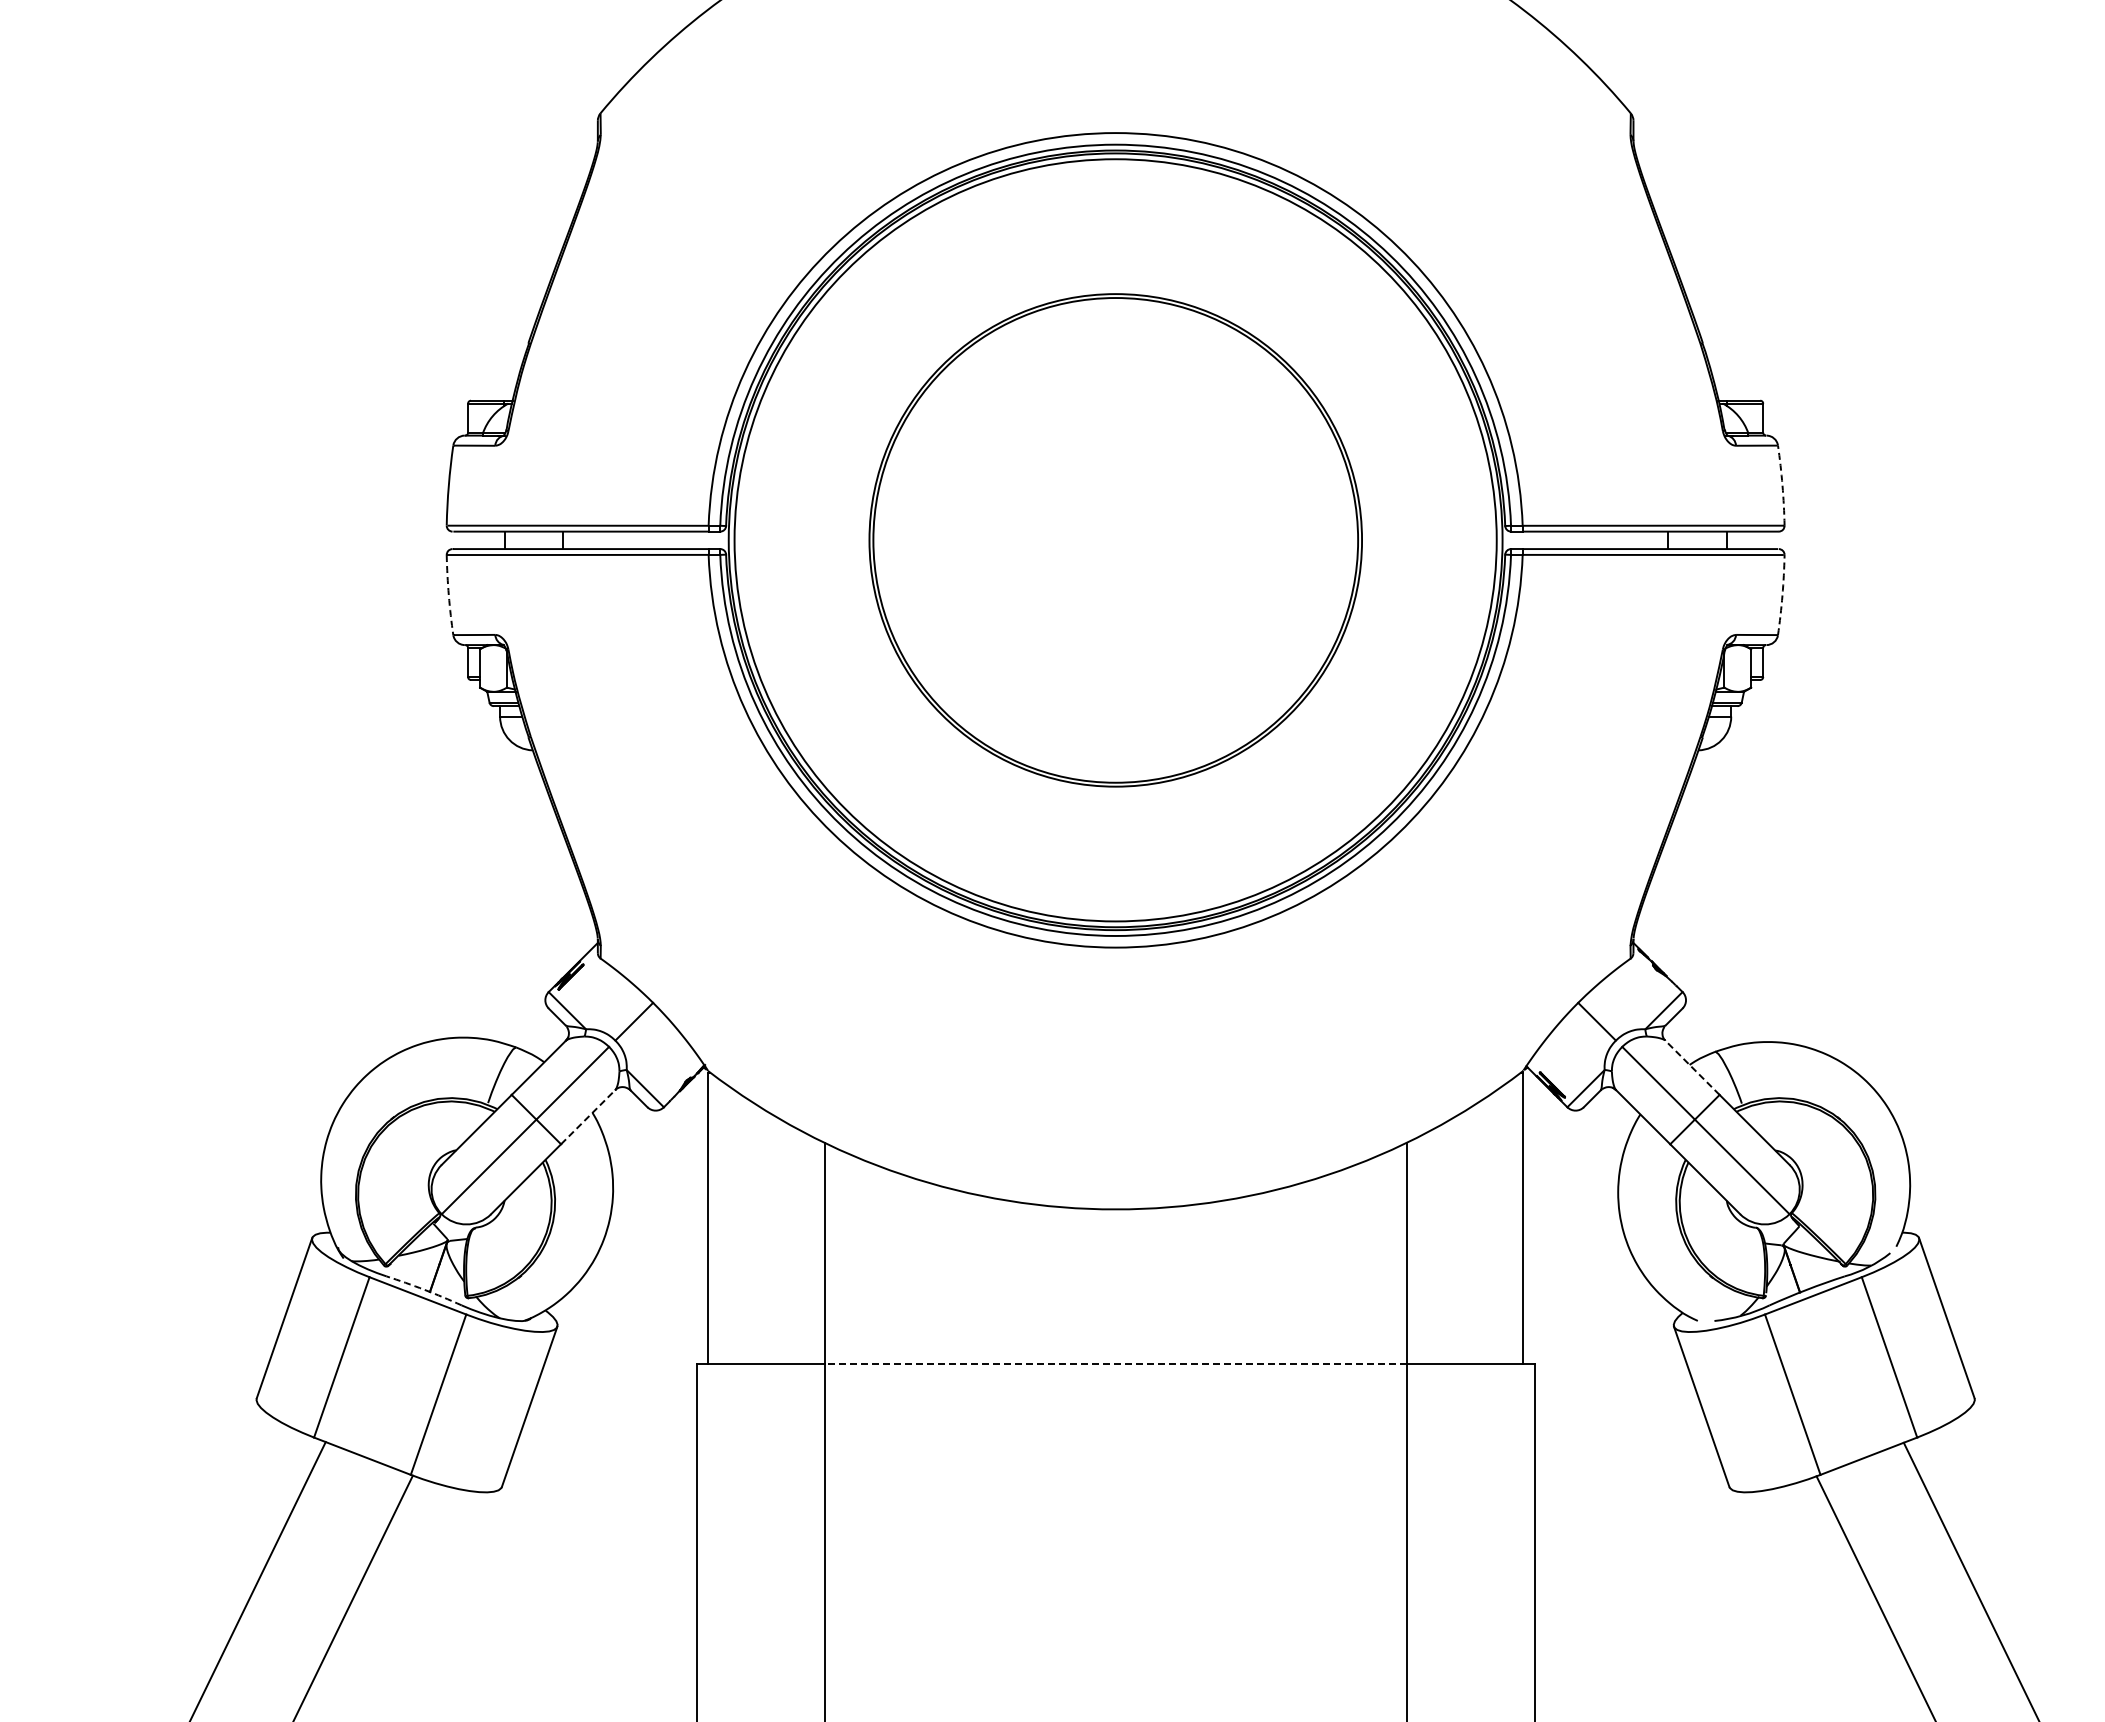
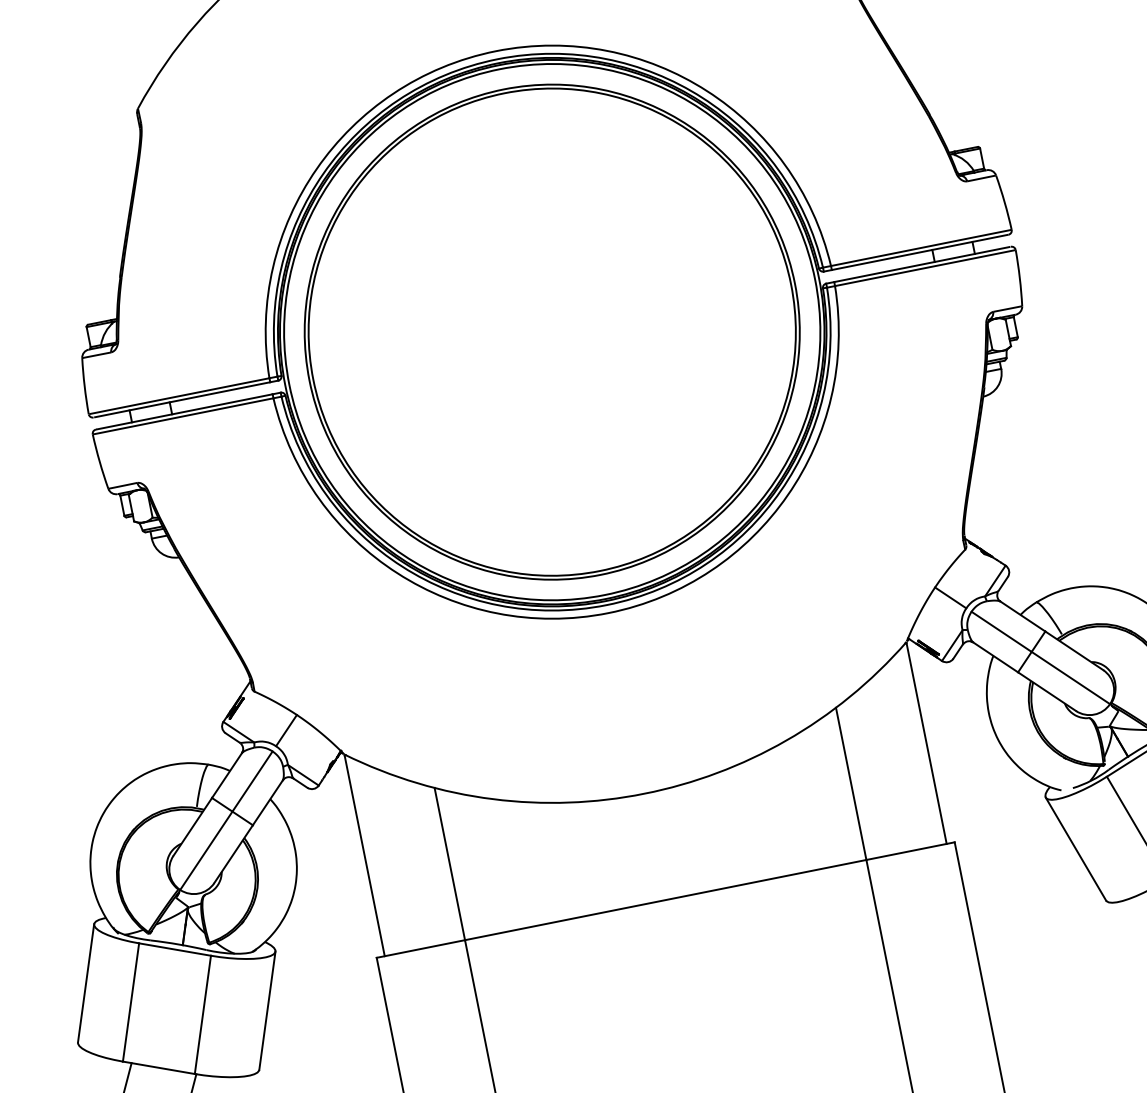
arc: (1782, 485) -> (1004, 202), dashed -> solid
part: (1115, 540) -> (552, 332), size x1.43
arc: (448, 595) -> (99, 462), dashed -> solid
arc: (1782, 595) -> (1019, 278), dashed -> solid
line: (1692, 1067) -> (1022, 616), dashed -> solid
line: (588, 1116) -> (267, 802), dashed -> solid
arc: (424, 1289) -> (178, 944), dashed -> solid
line: (1115, 1363) -> (665, 900), dashed -> solid

